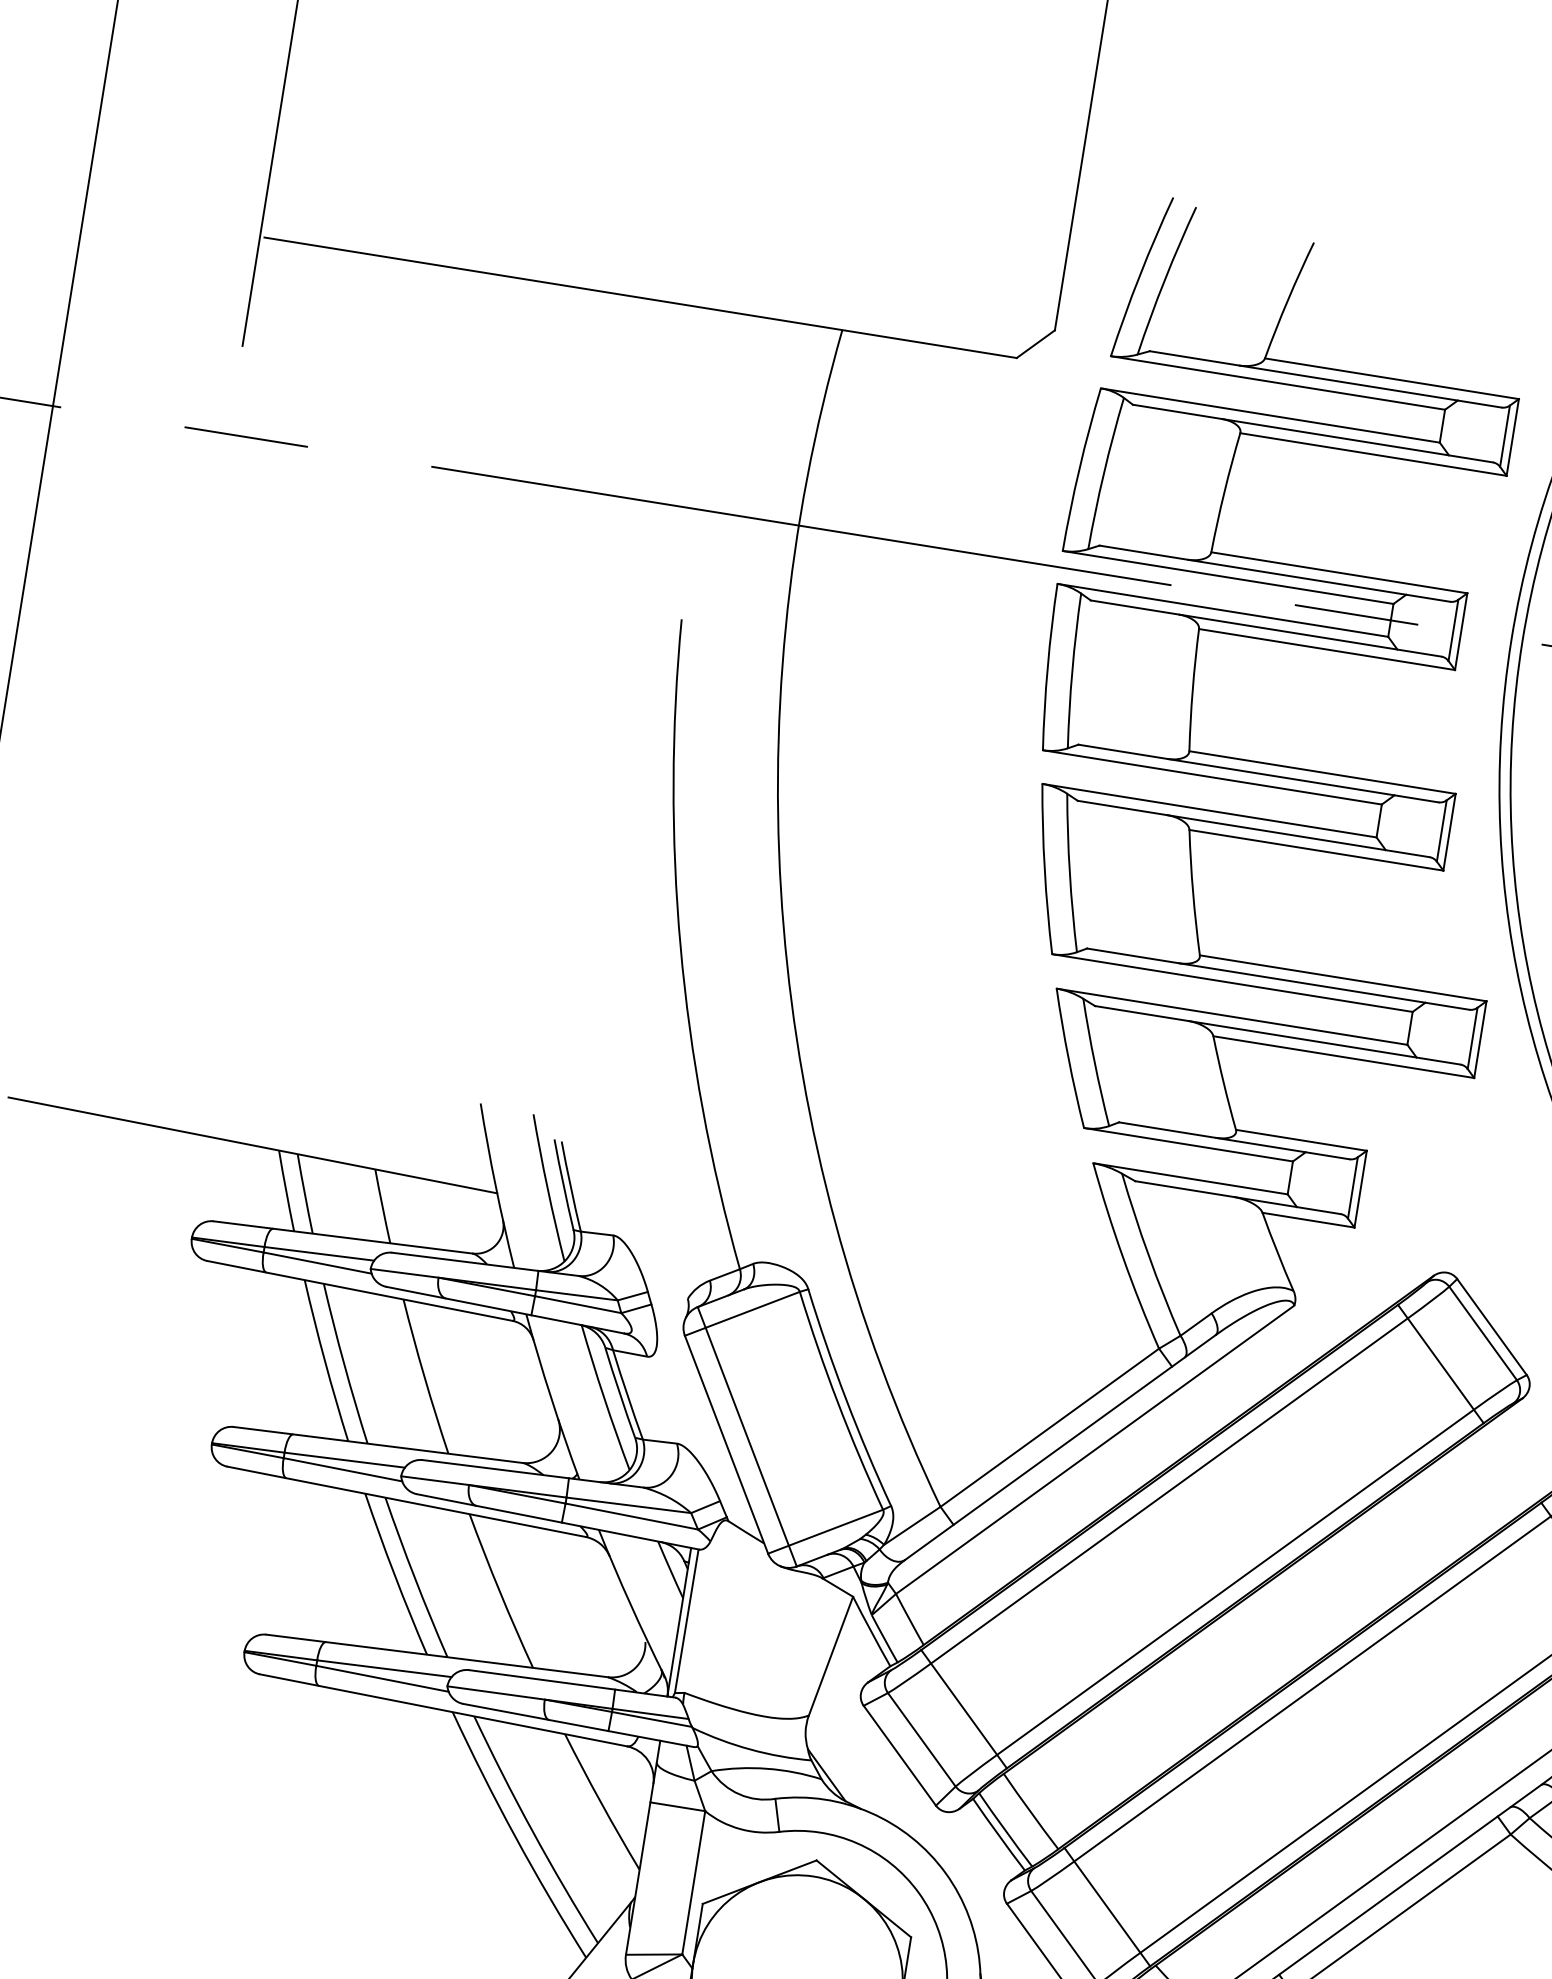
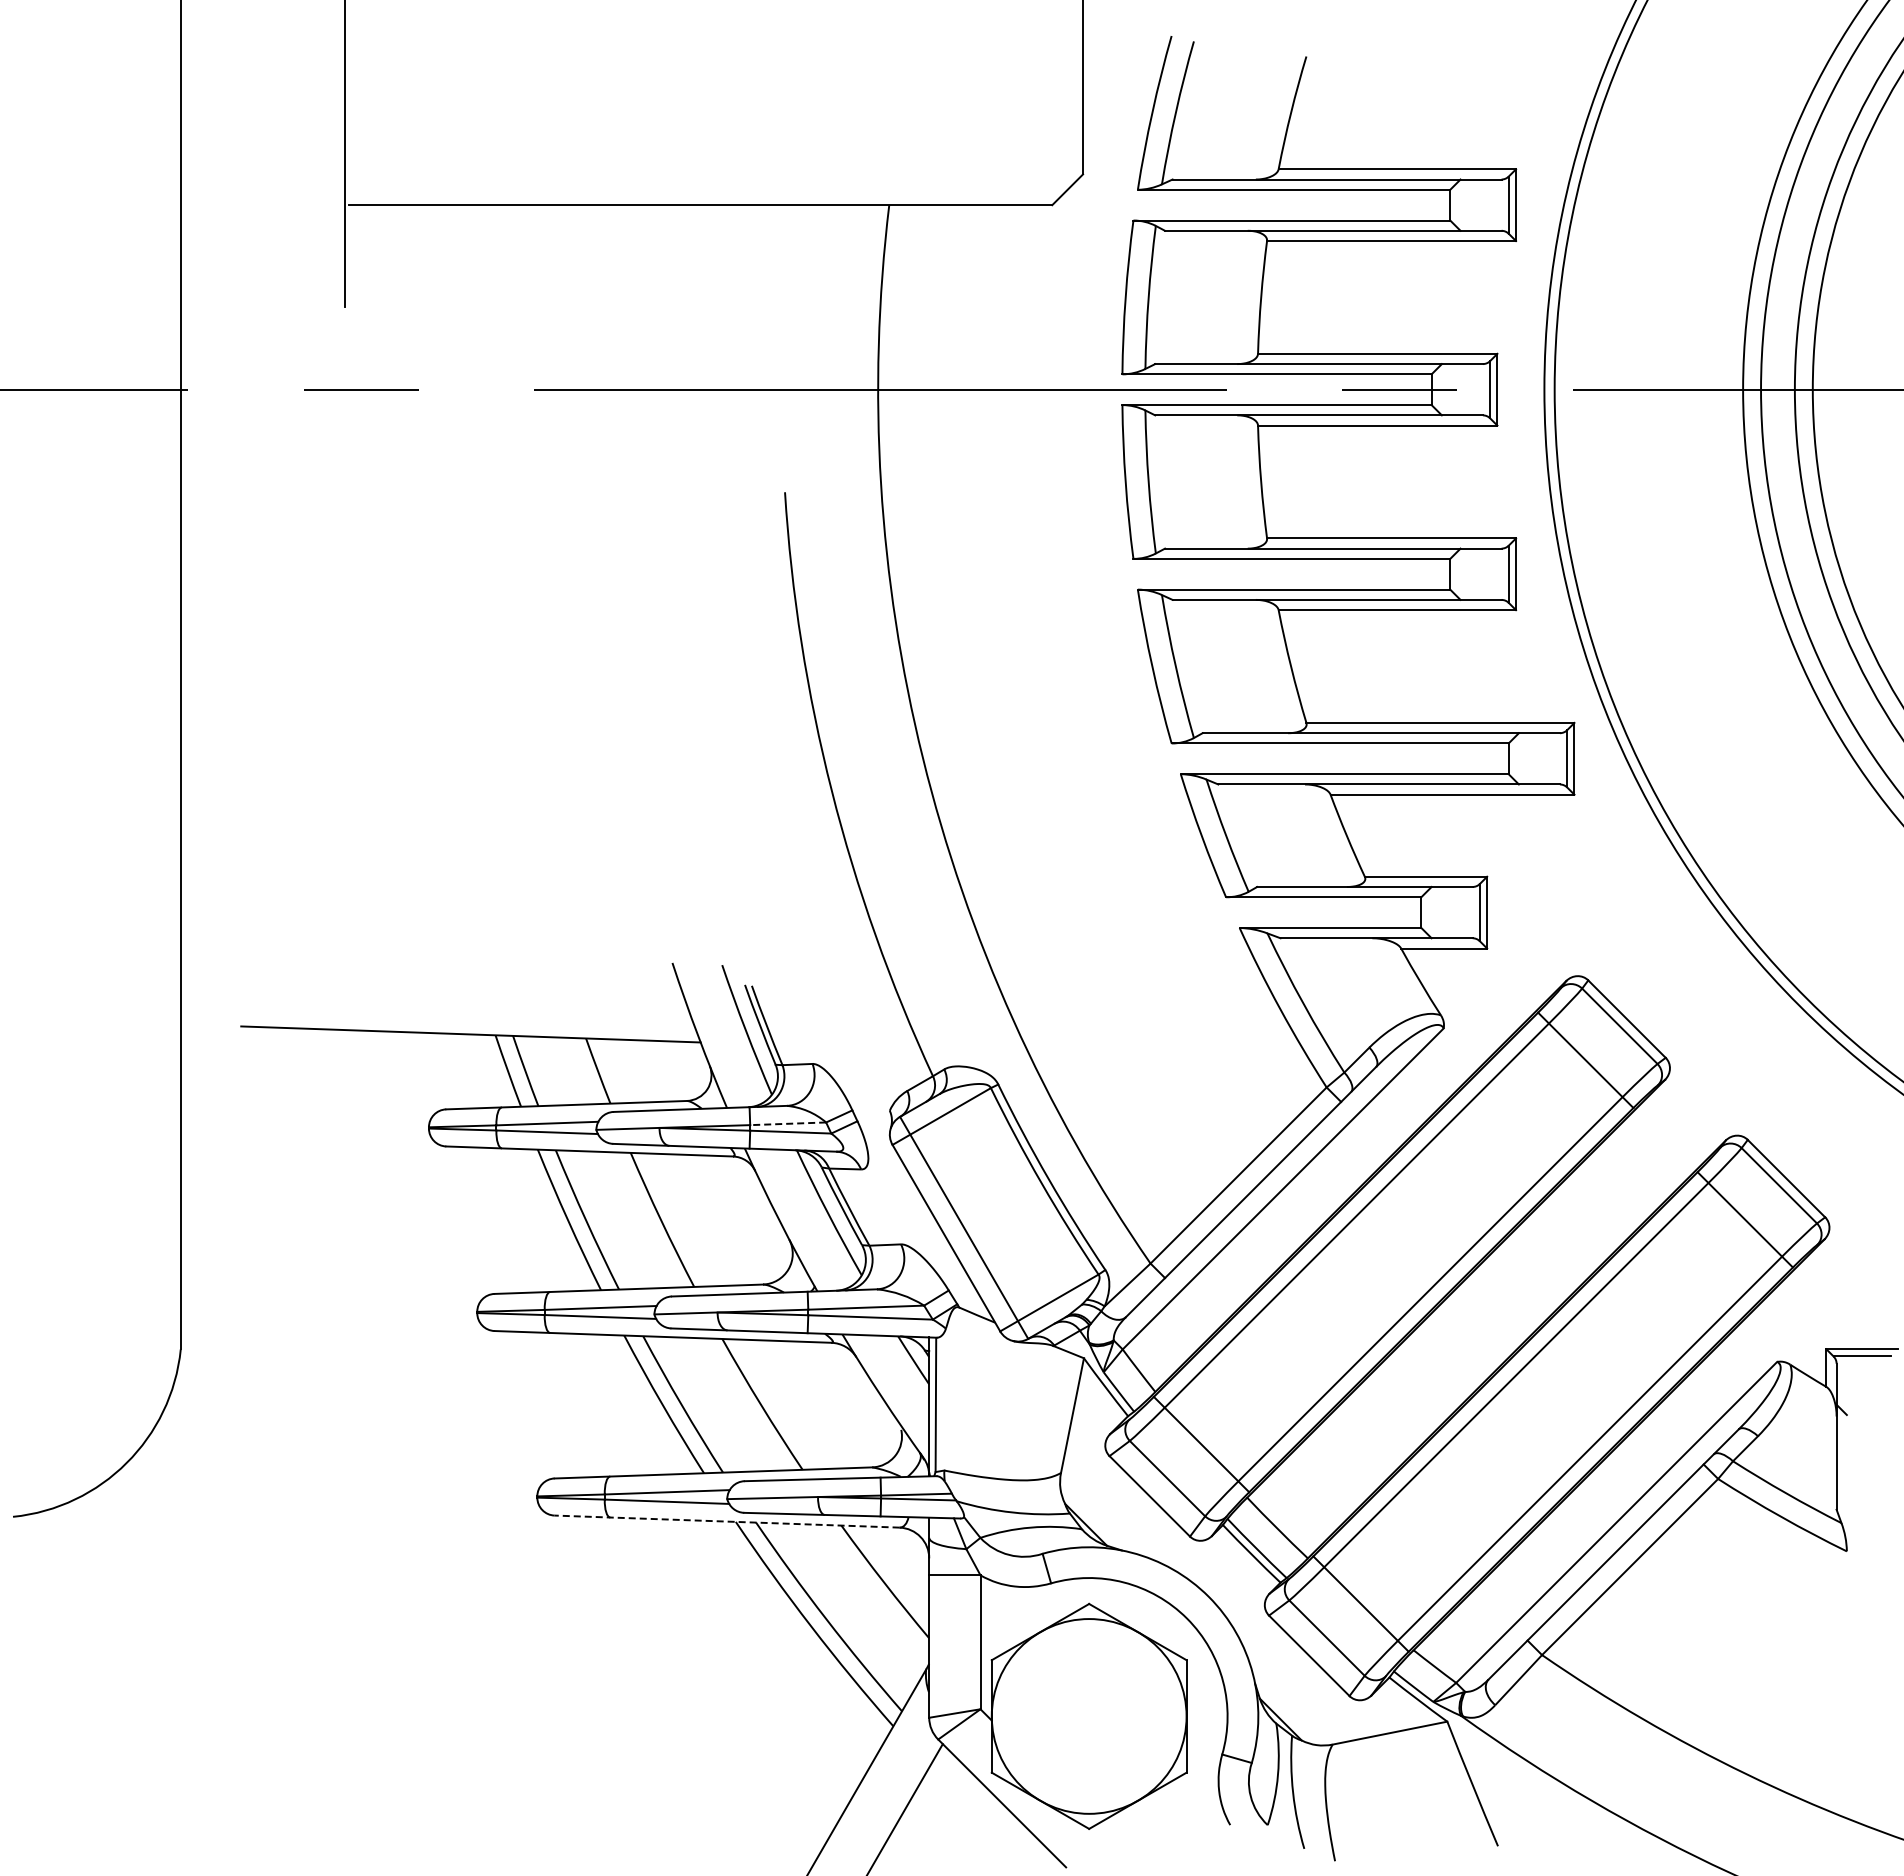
line: (577, 1295) -> (788, 1123), solid -> dashed
line: (443, 1710) -> (727, 1521), solid -> dashed

